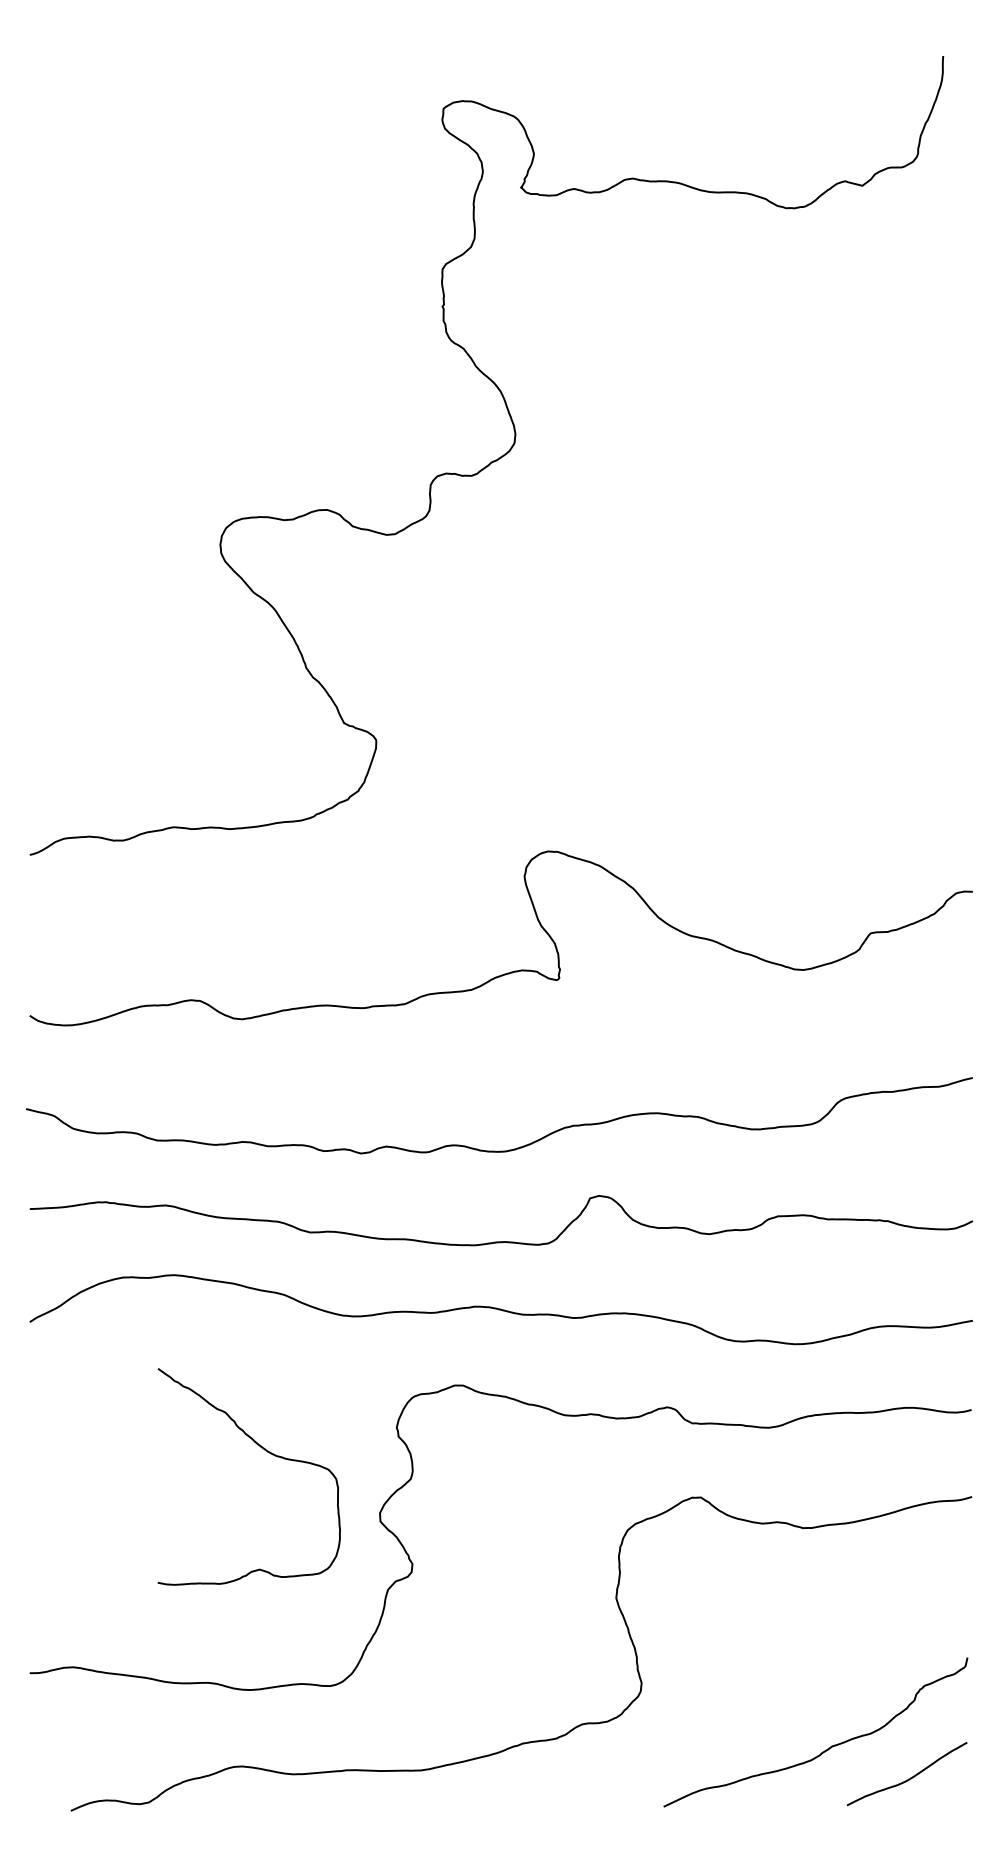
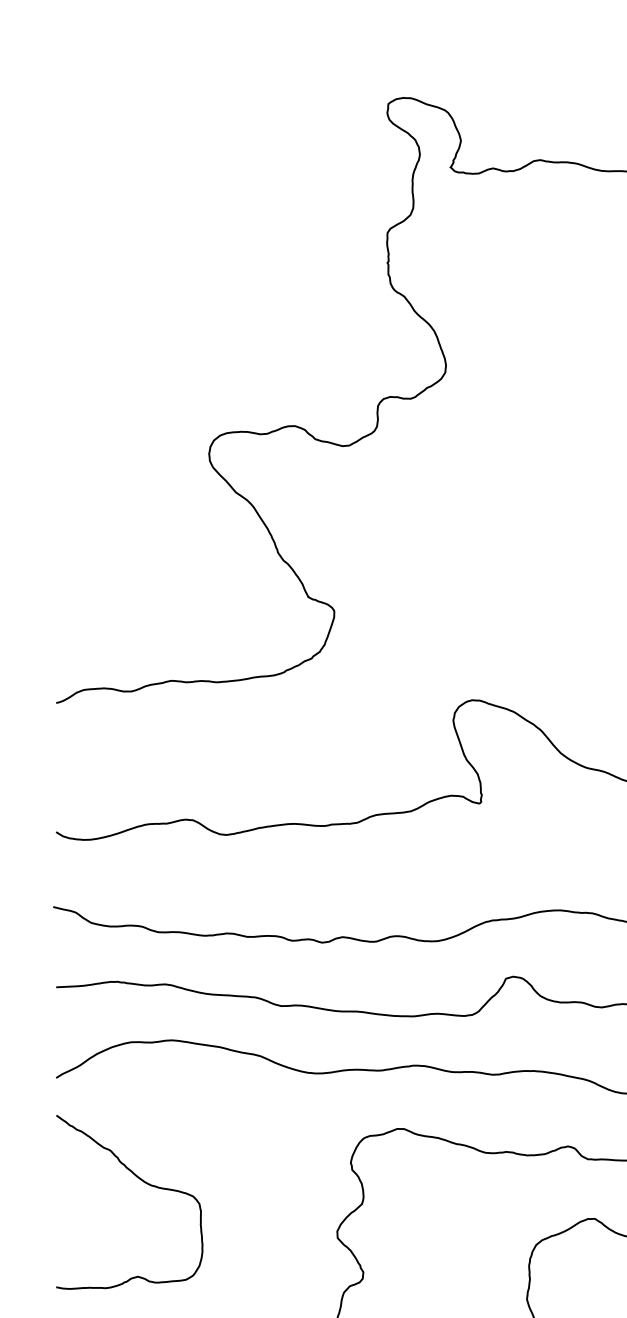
curve: (264, 1450) -> (141, 1181), moved

